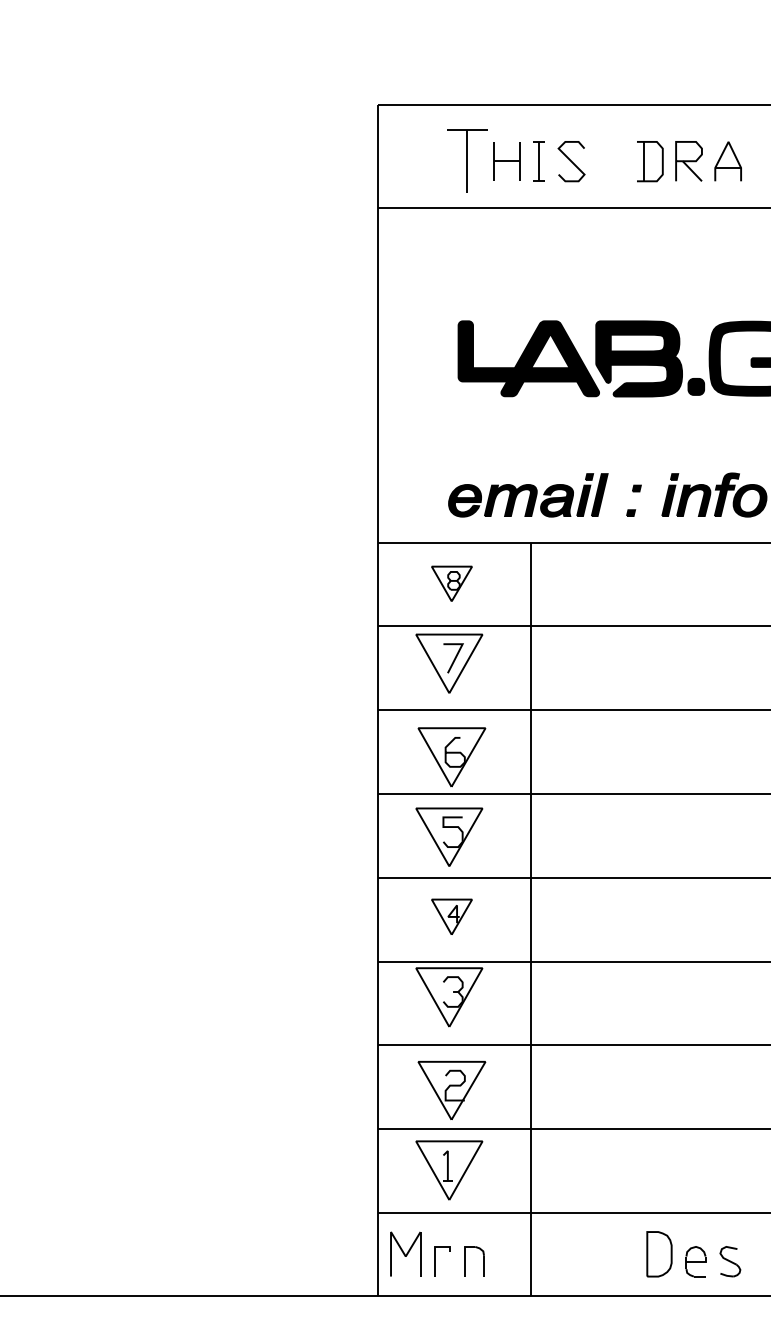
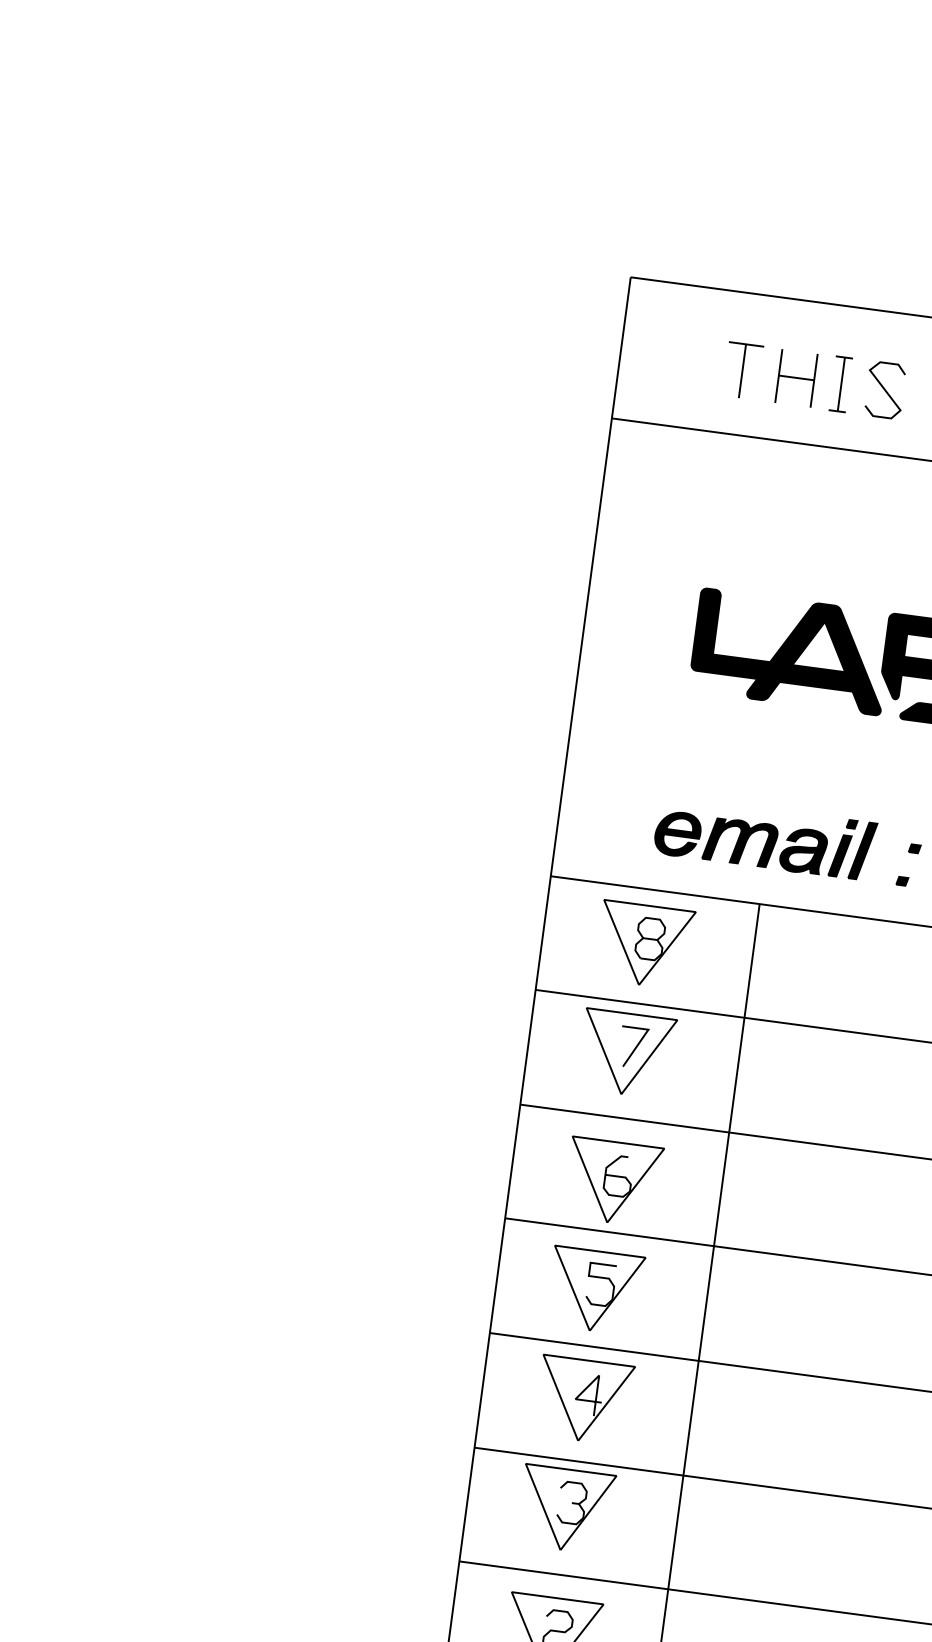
part: (467, 160) -> (743, 369), size x0.62
part: (451, 583) -> (644, 944), size x1.67
part: (451, 916) -> (583, 1399), size x1.67

